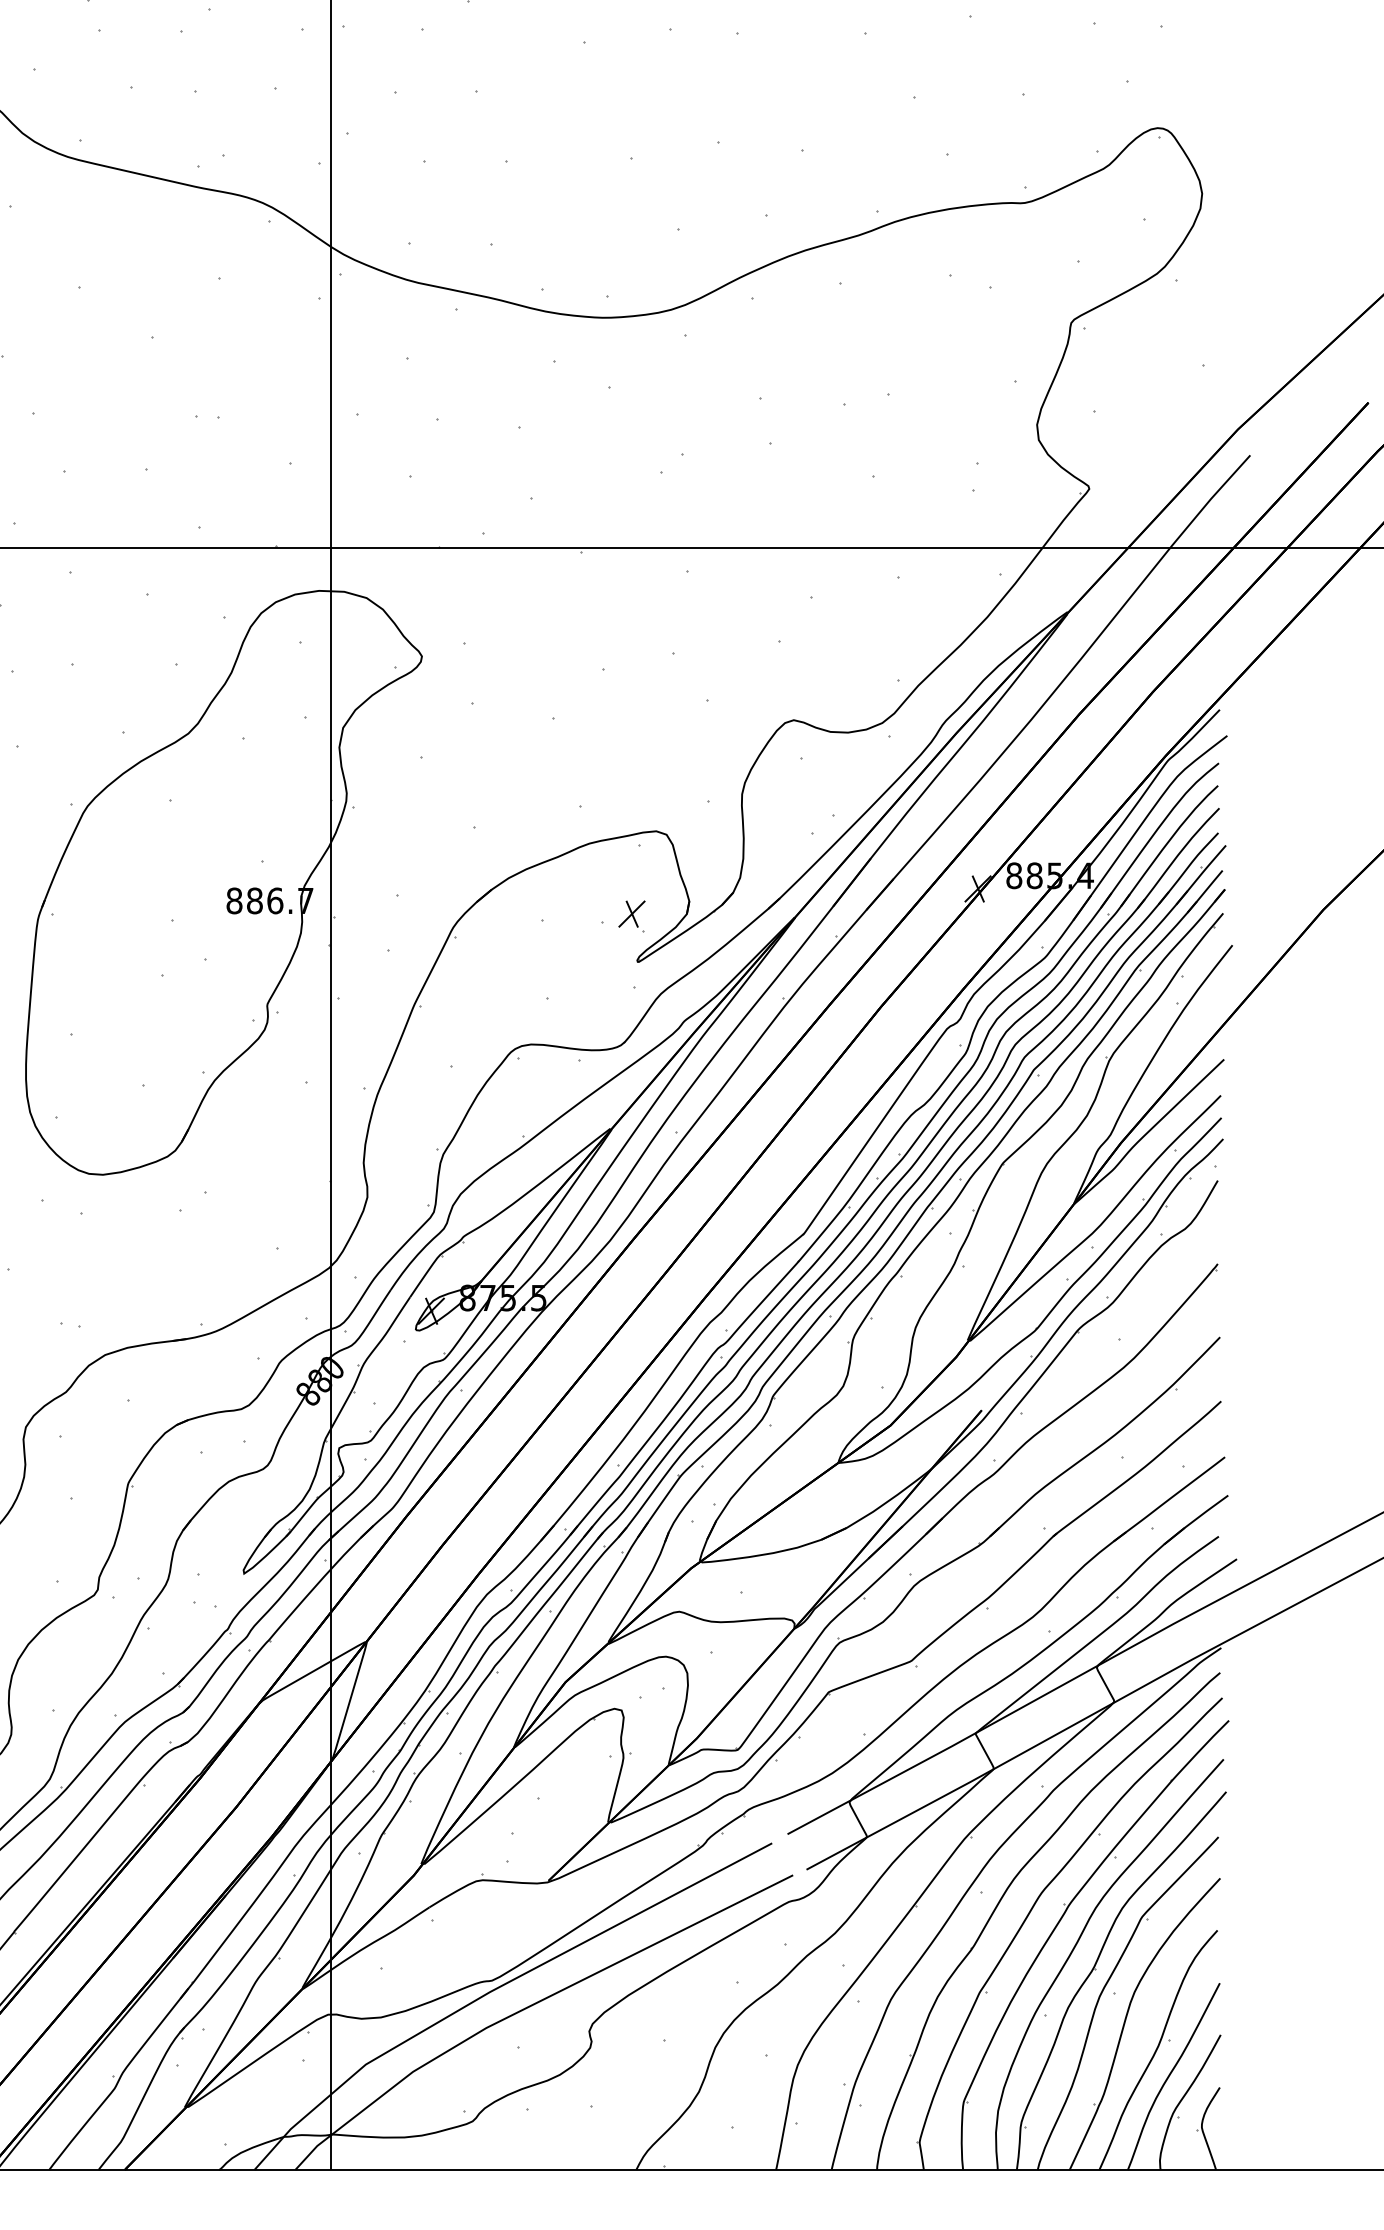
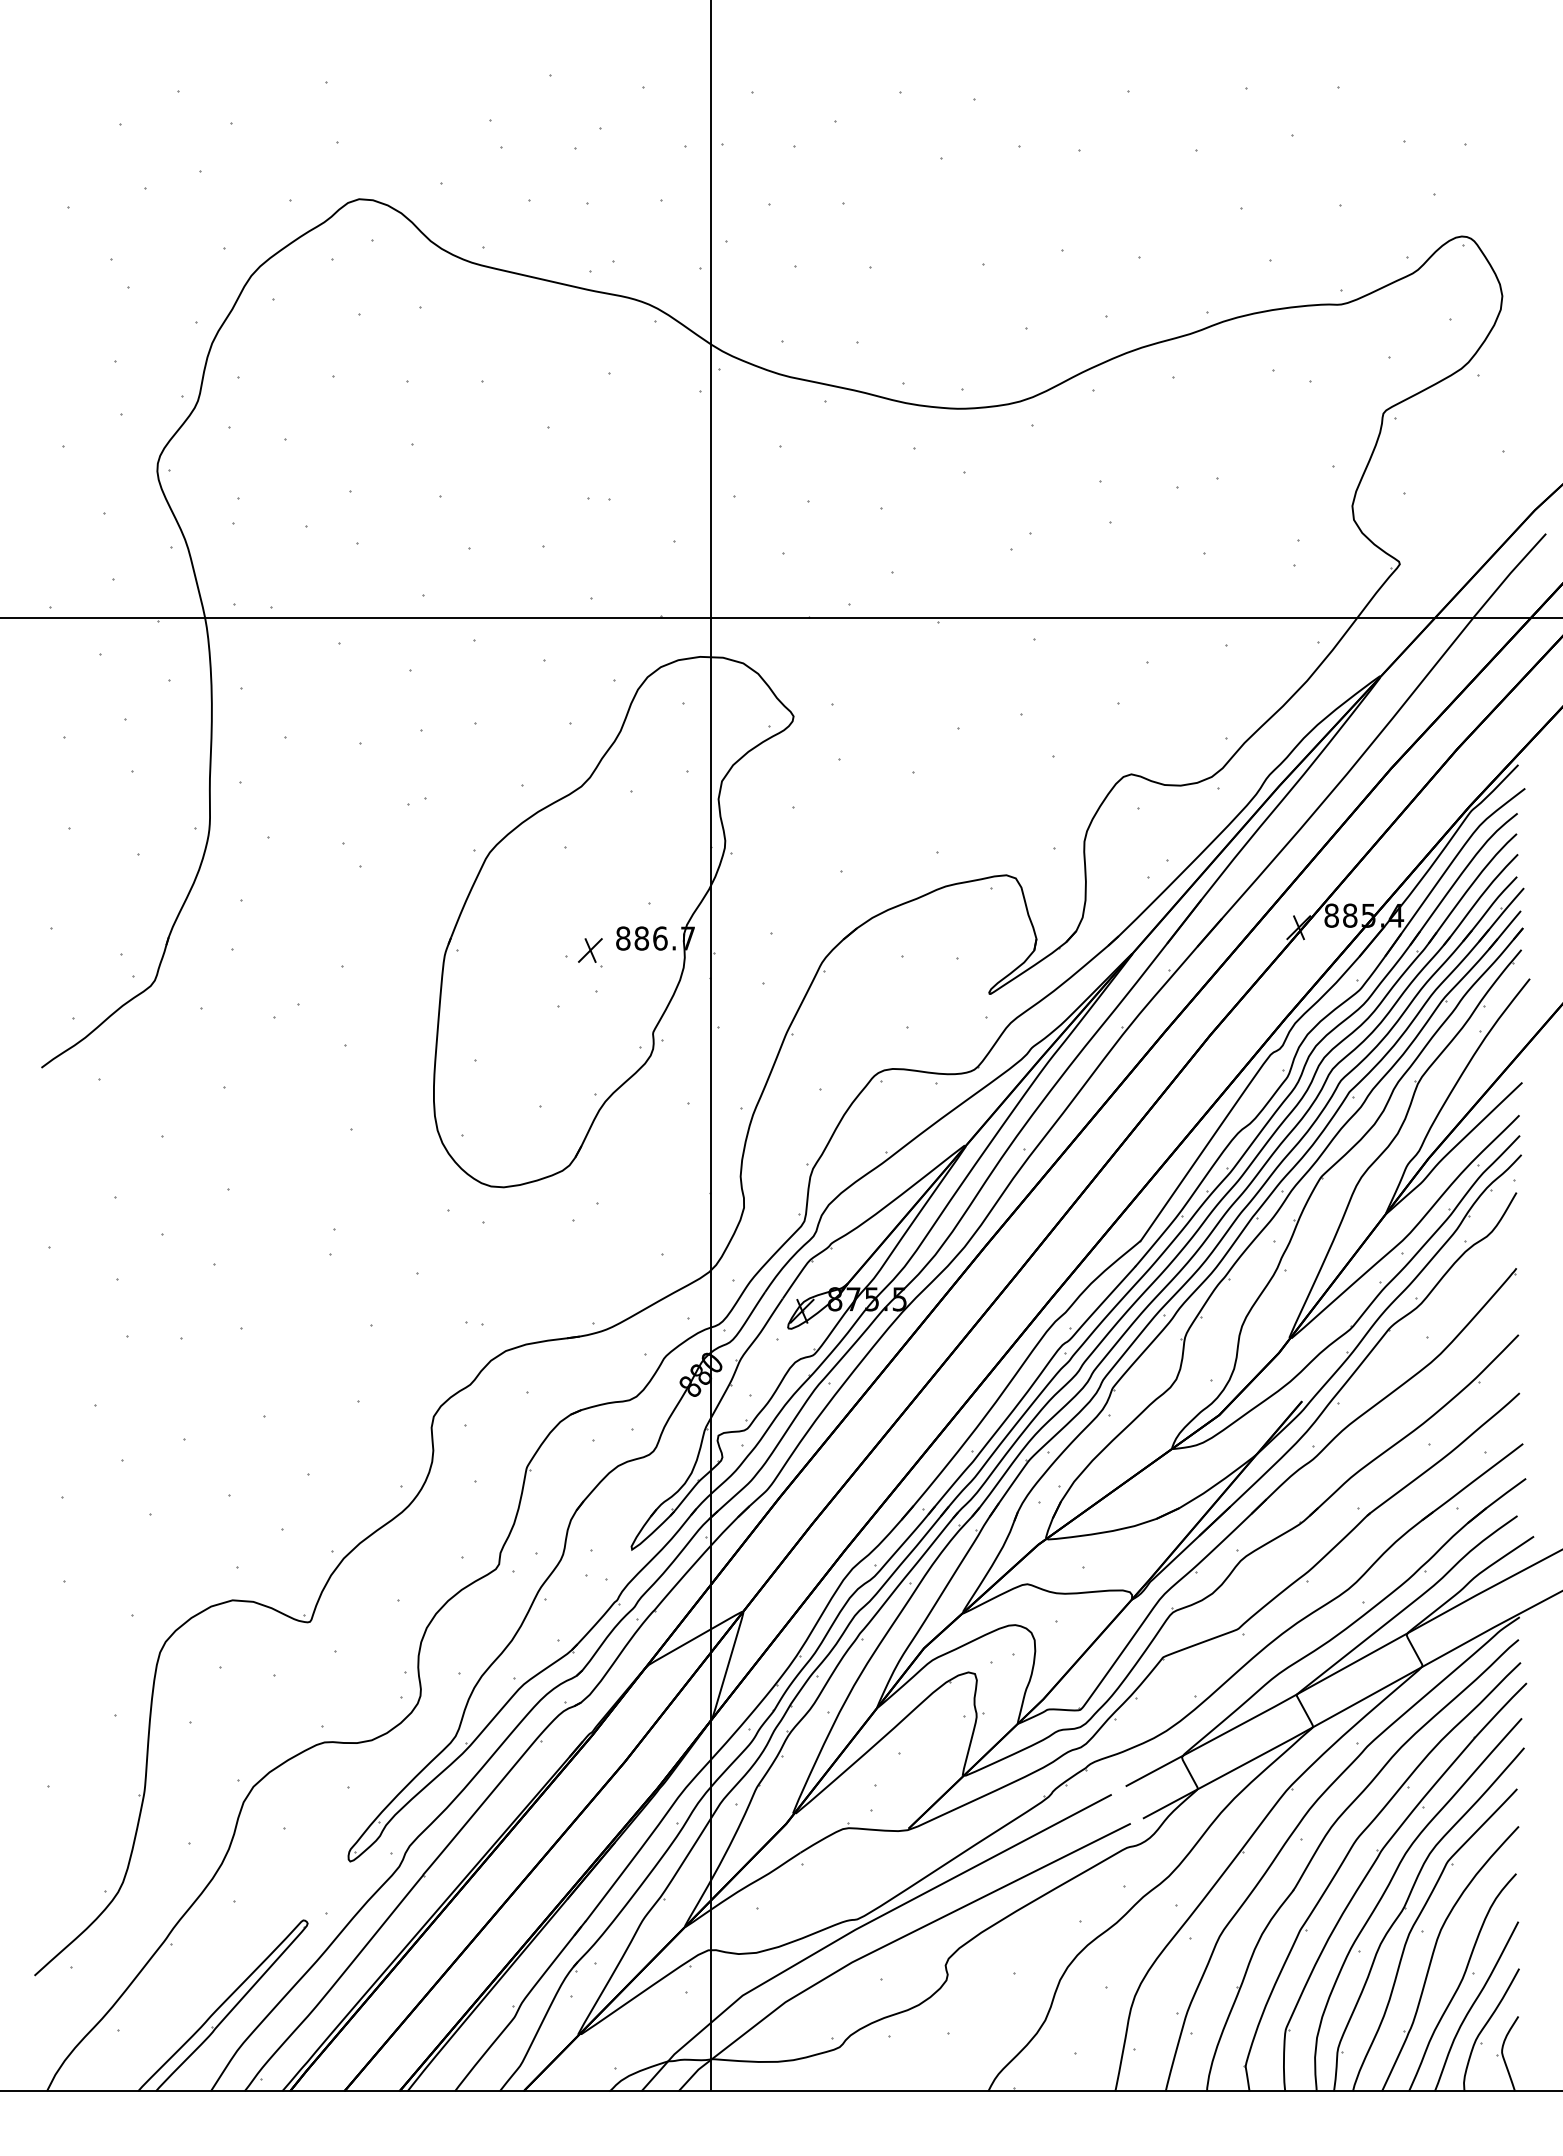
part: (632, 916) -> (590, 952), moved

